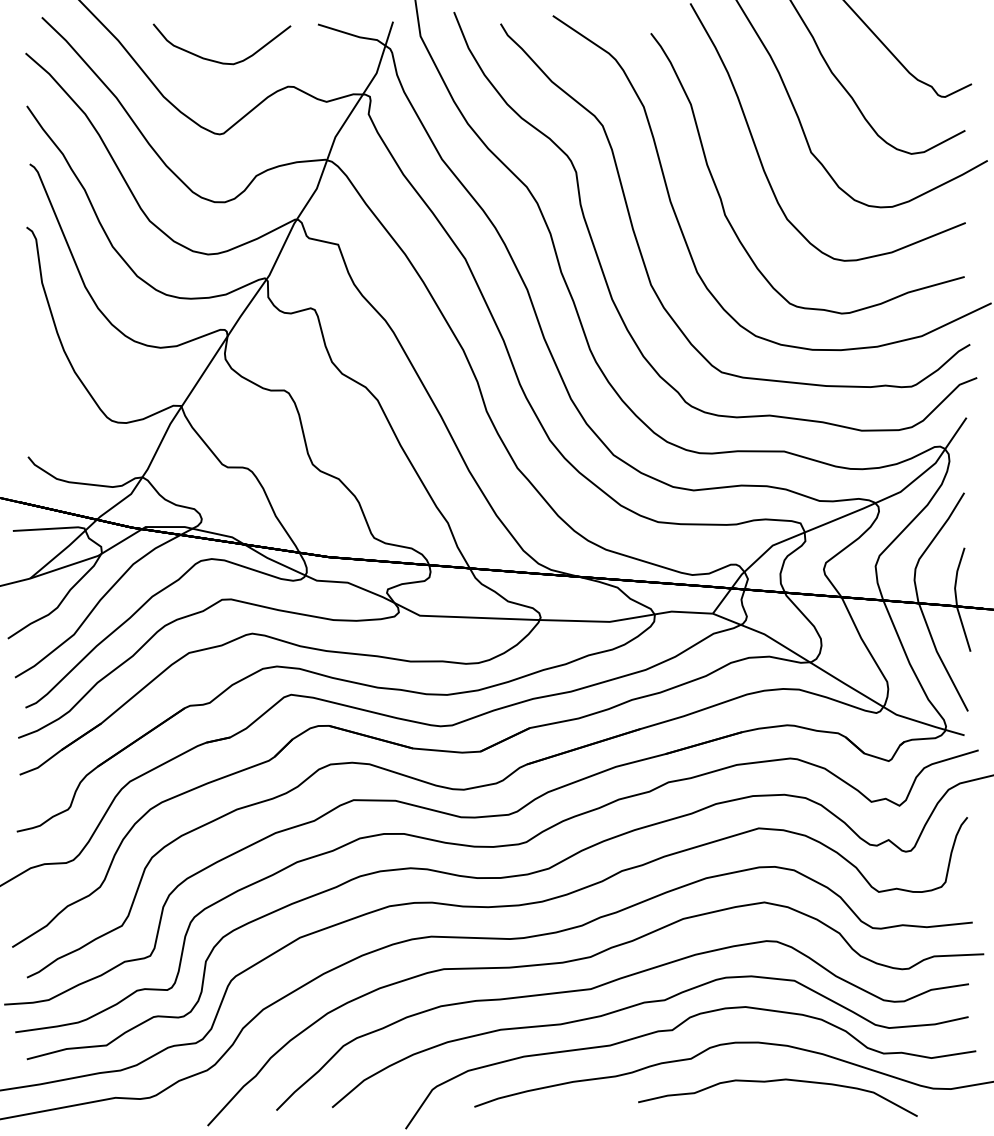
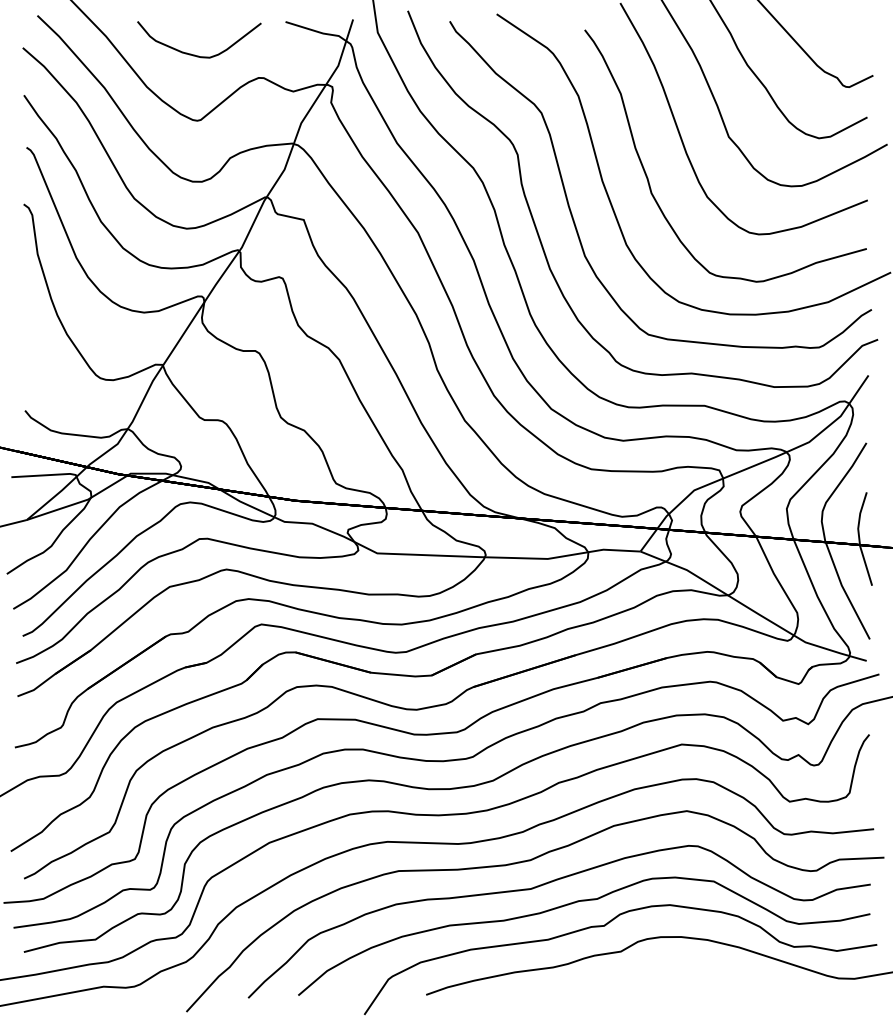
part: (775, 1082) -> (696, 972), removed

